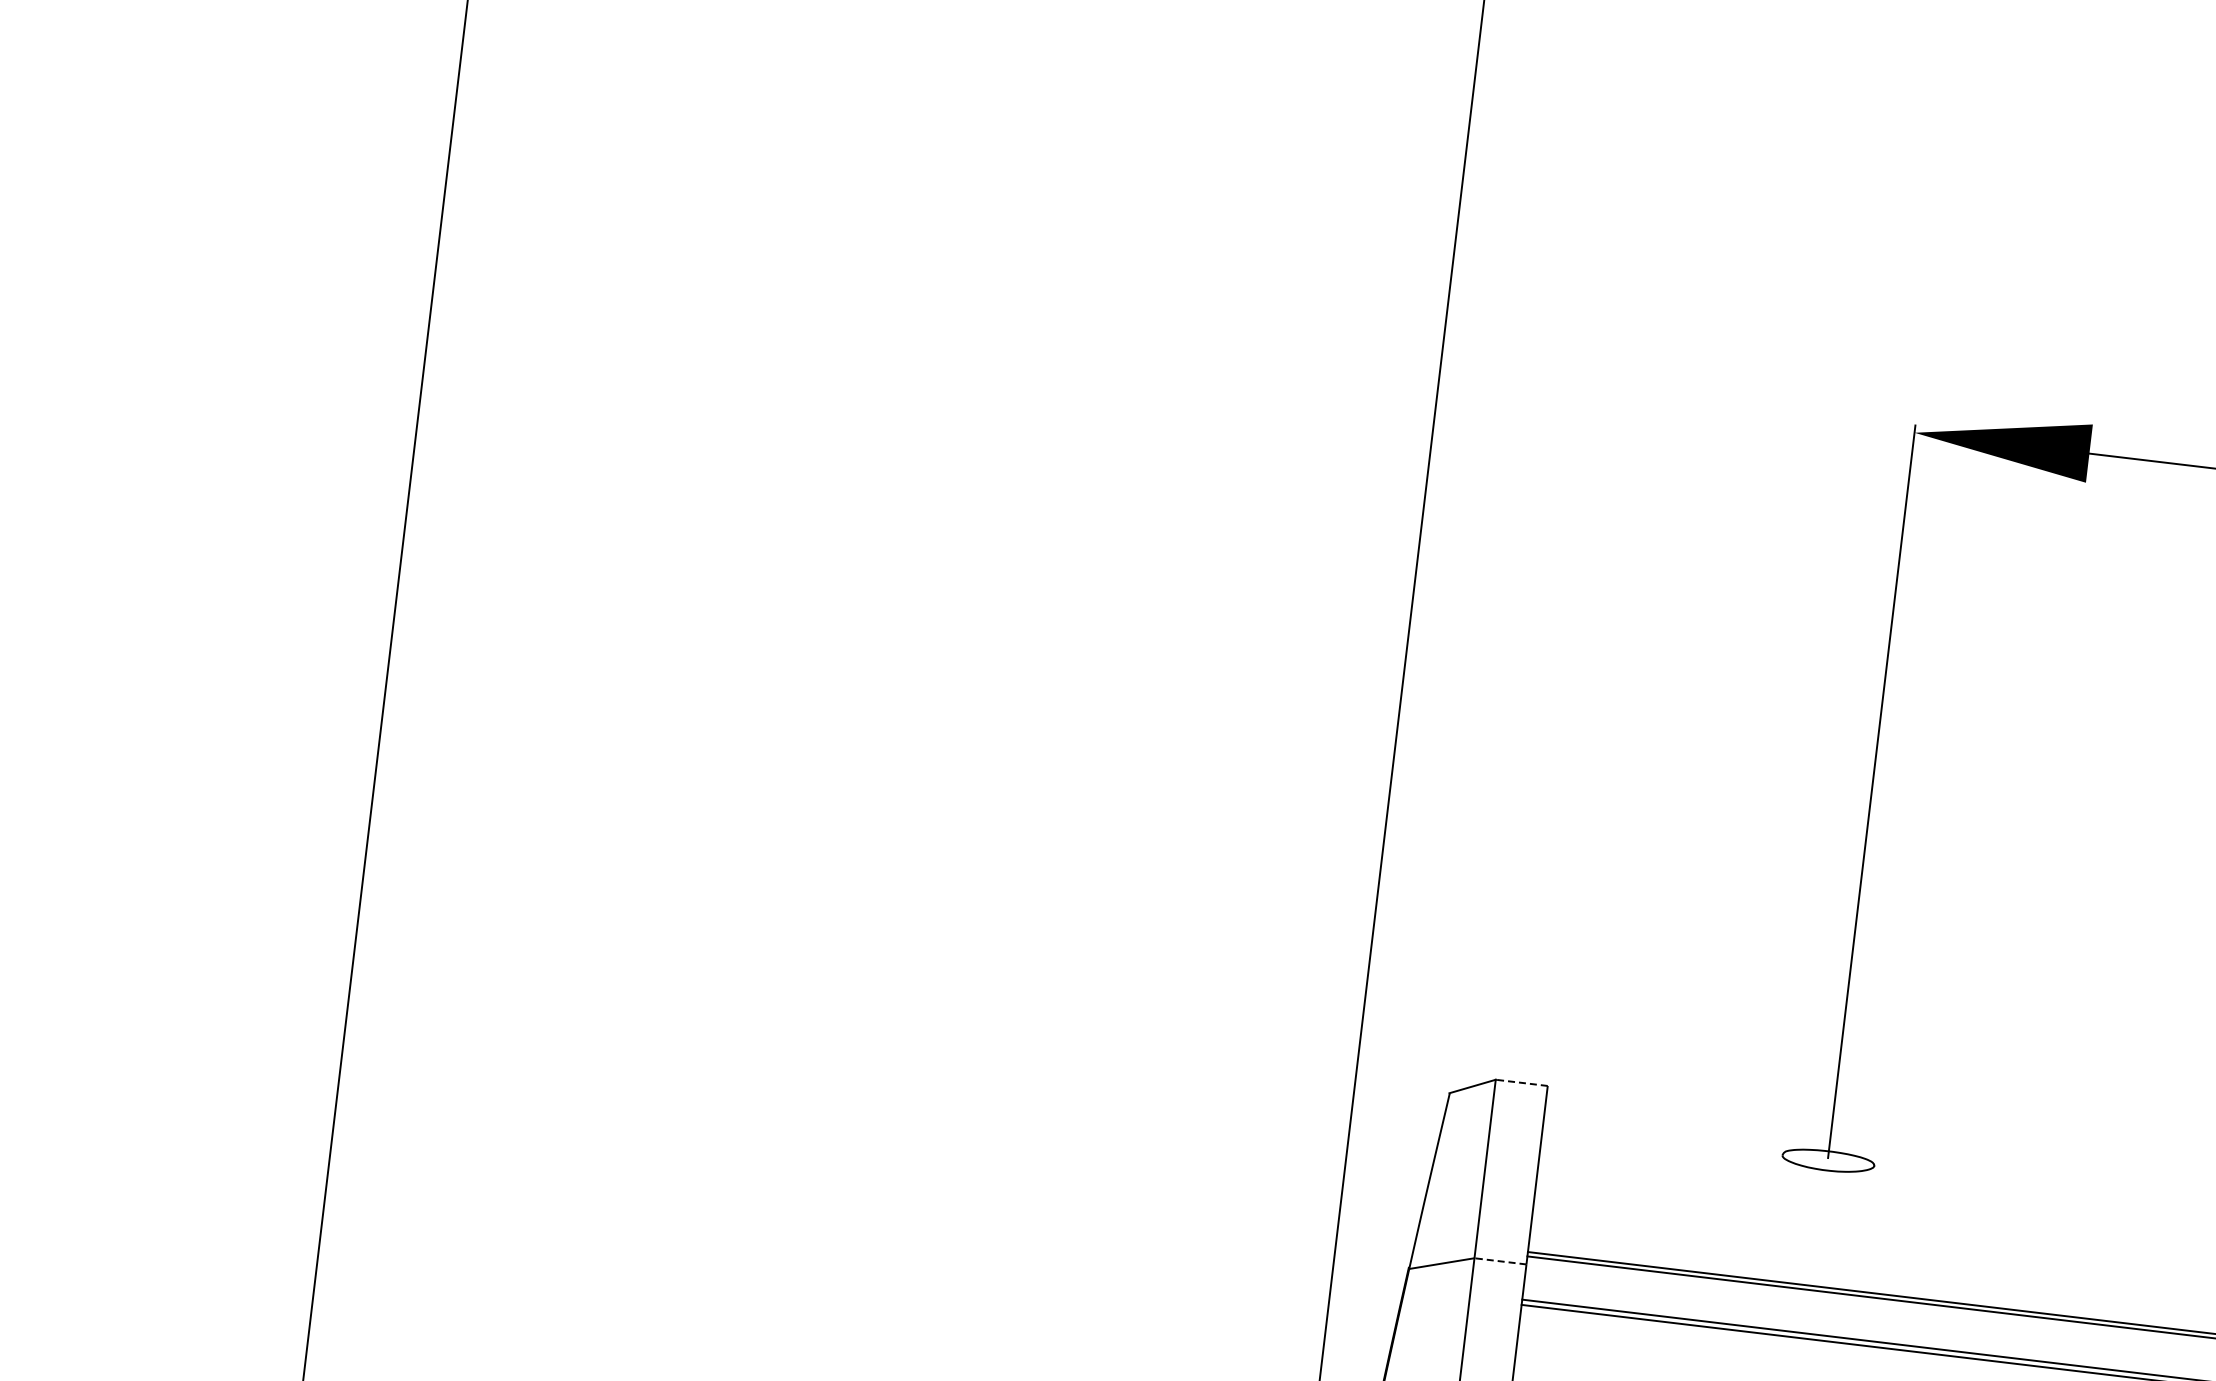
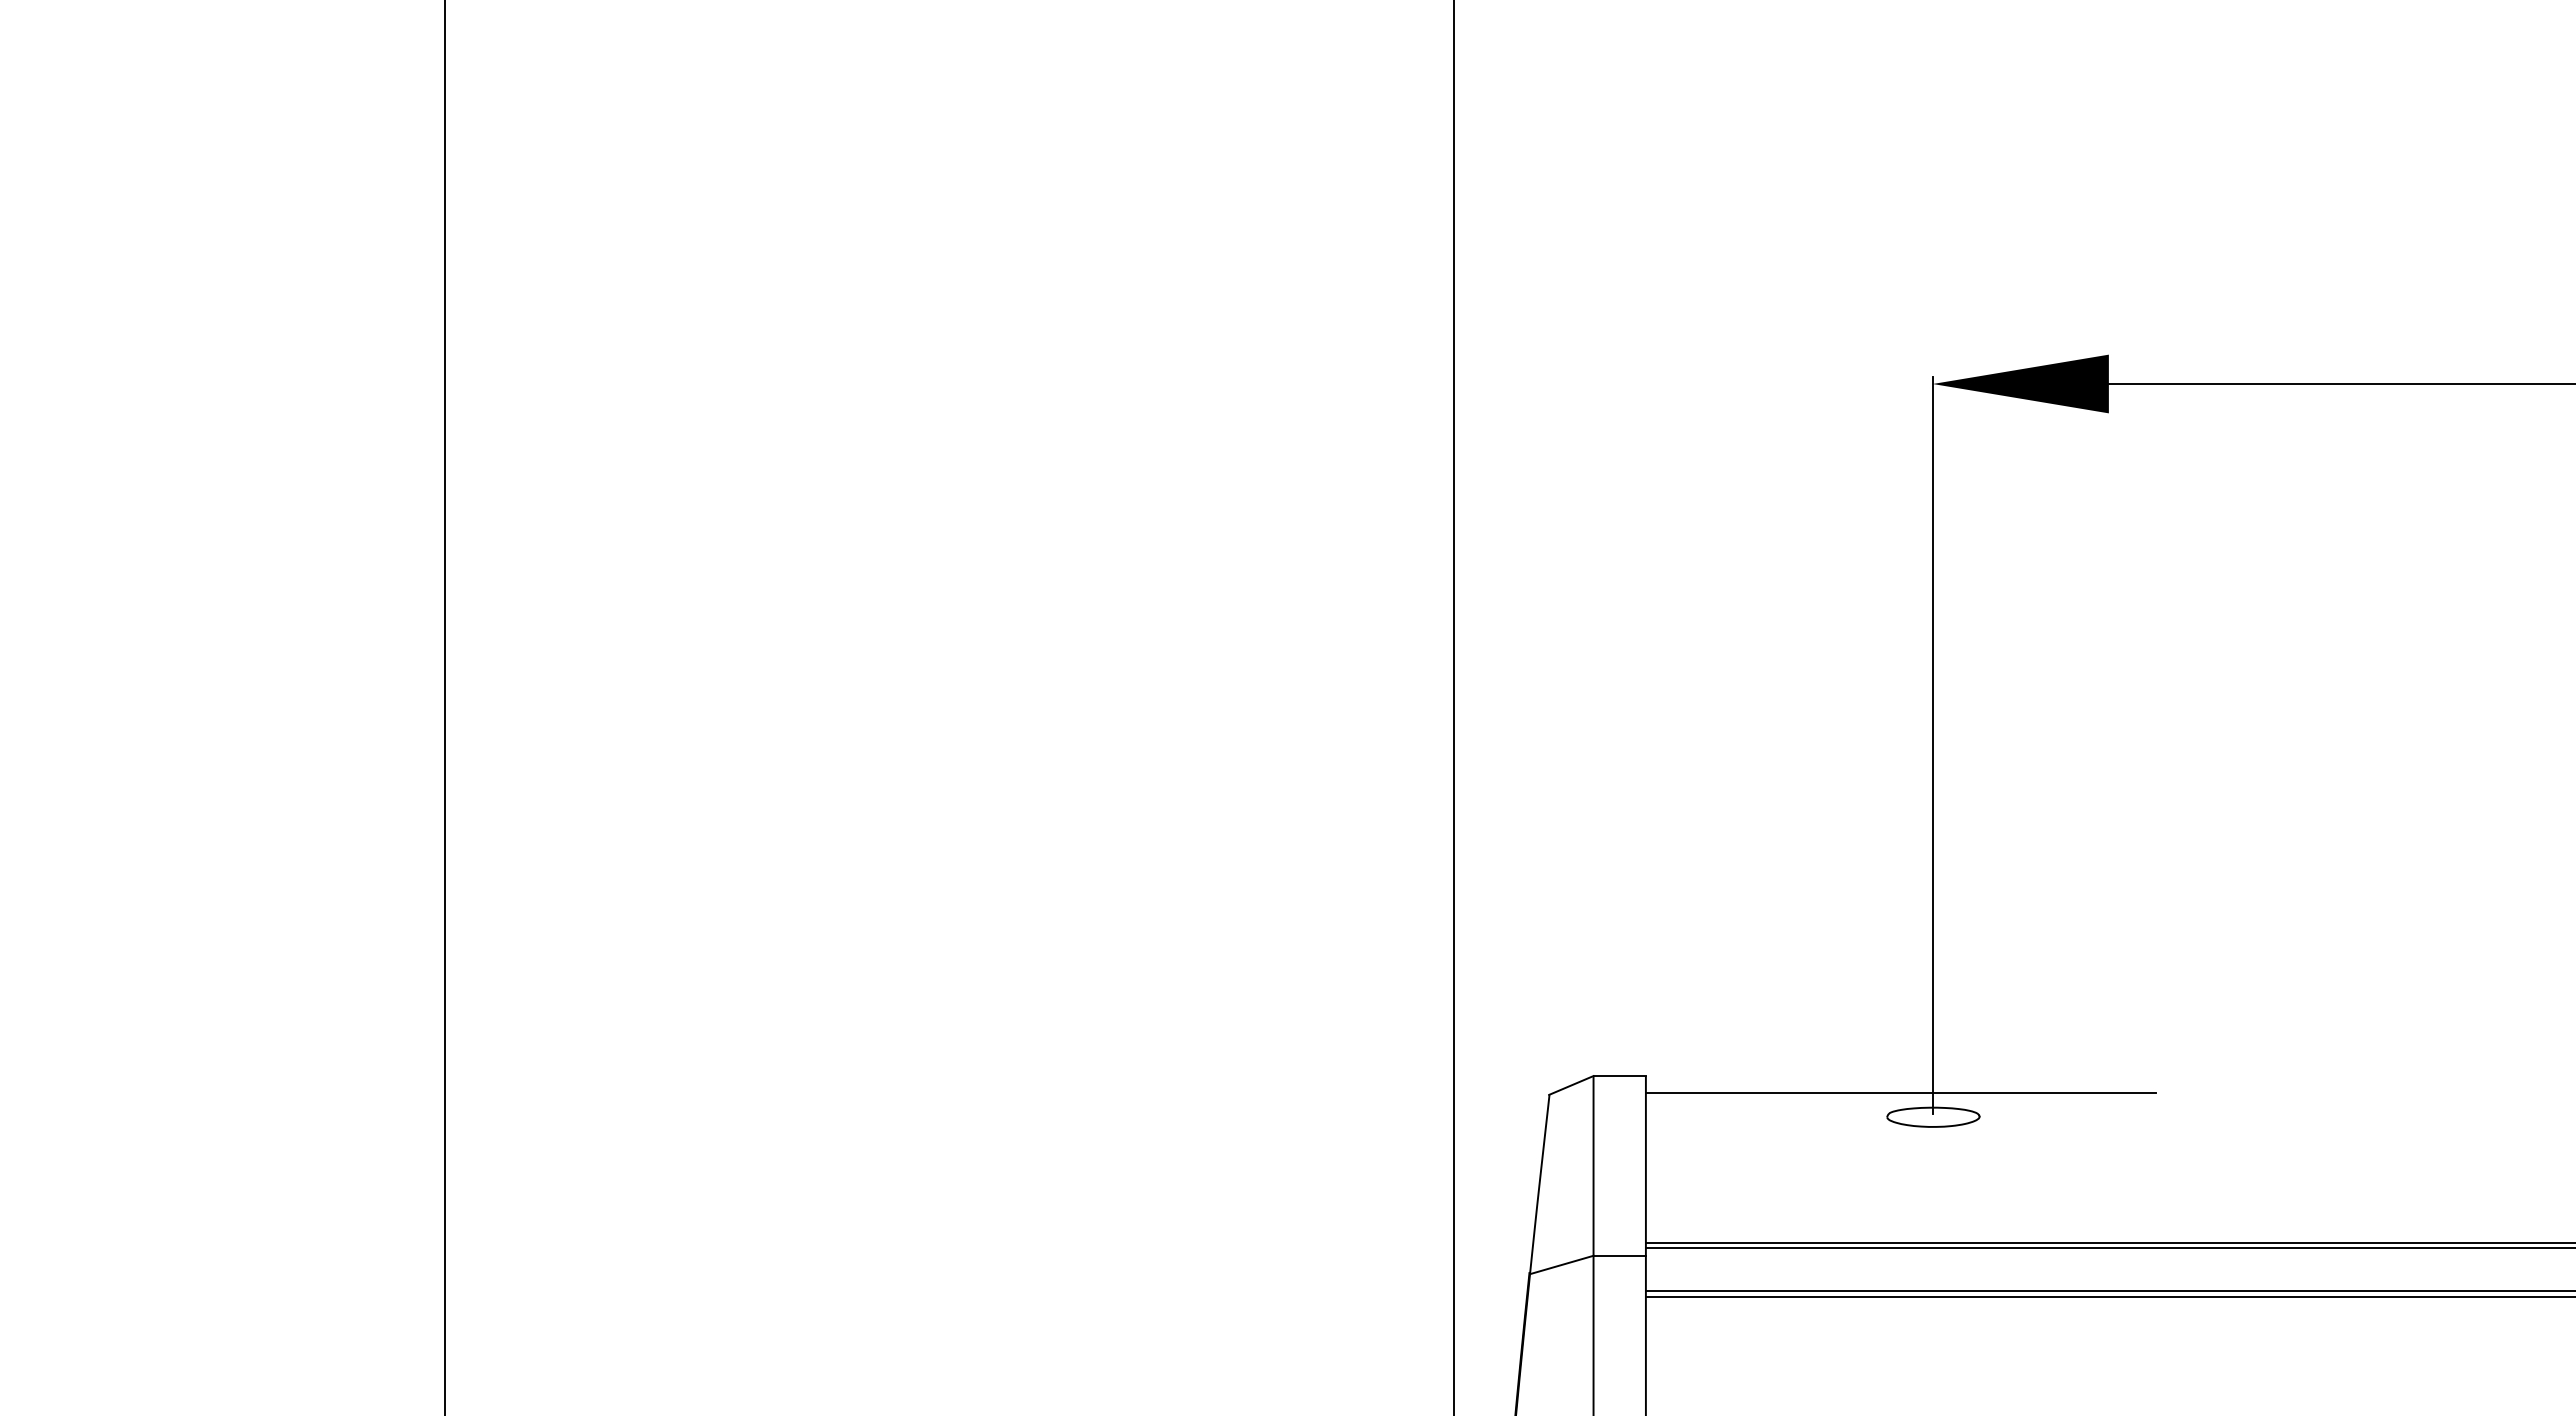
line: (1521, 1083) -> (1619, 1076), dashed -> solid
line: (1798, 1133) -> (1900, 1093), added
line: (1500, 1261) -> (1619, 1255), dashed -> solid

